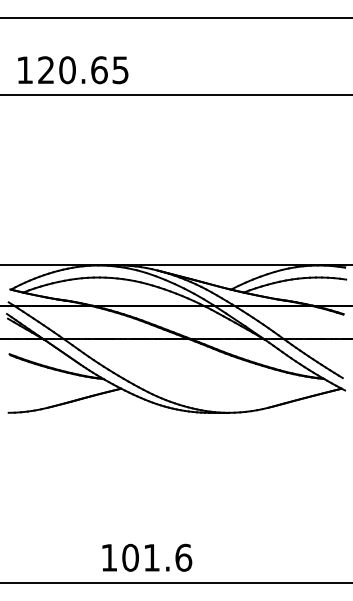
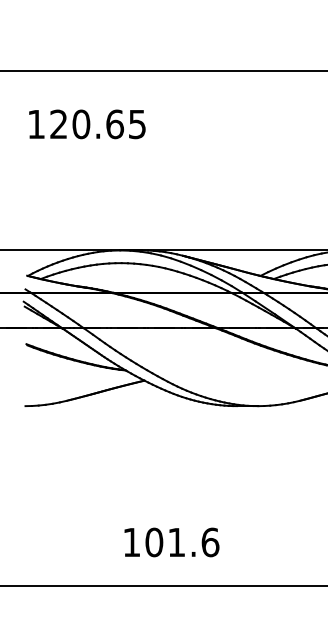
text: (73, 70) -> (87, 124), moved
text: (147, 557) -> (172, 542), moved

